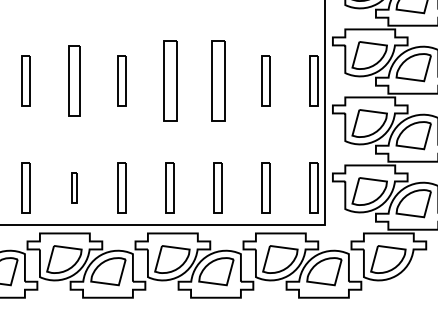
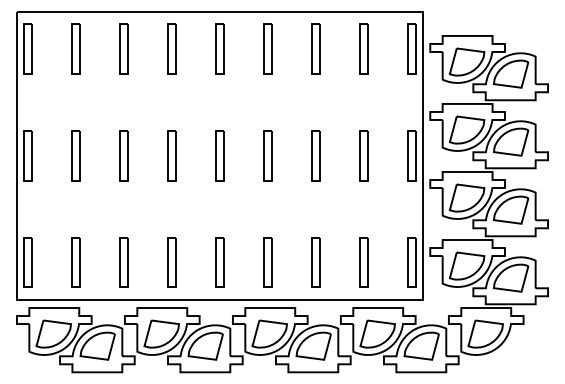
part: (74, 80) -> (171, 155), size x0.71
part: (170, 80) -> (267, 155), size x0.62
part: (218, 80) -> (315, 155), size x0.62
part: (74, 187) -> (171, 262), size x1.67

